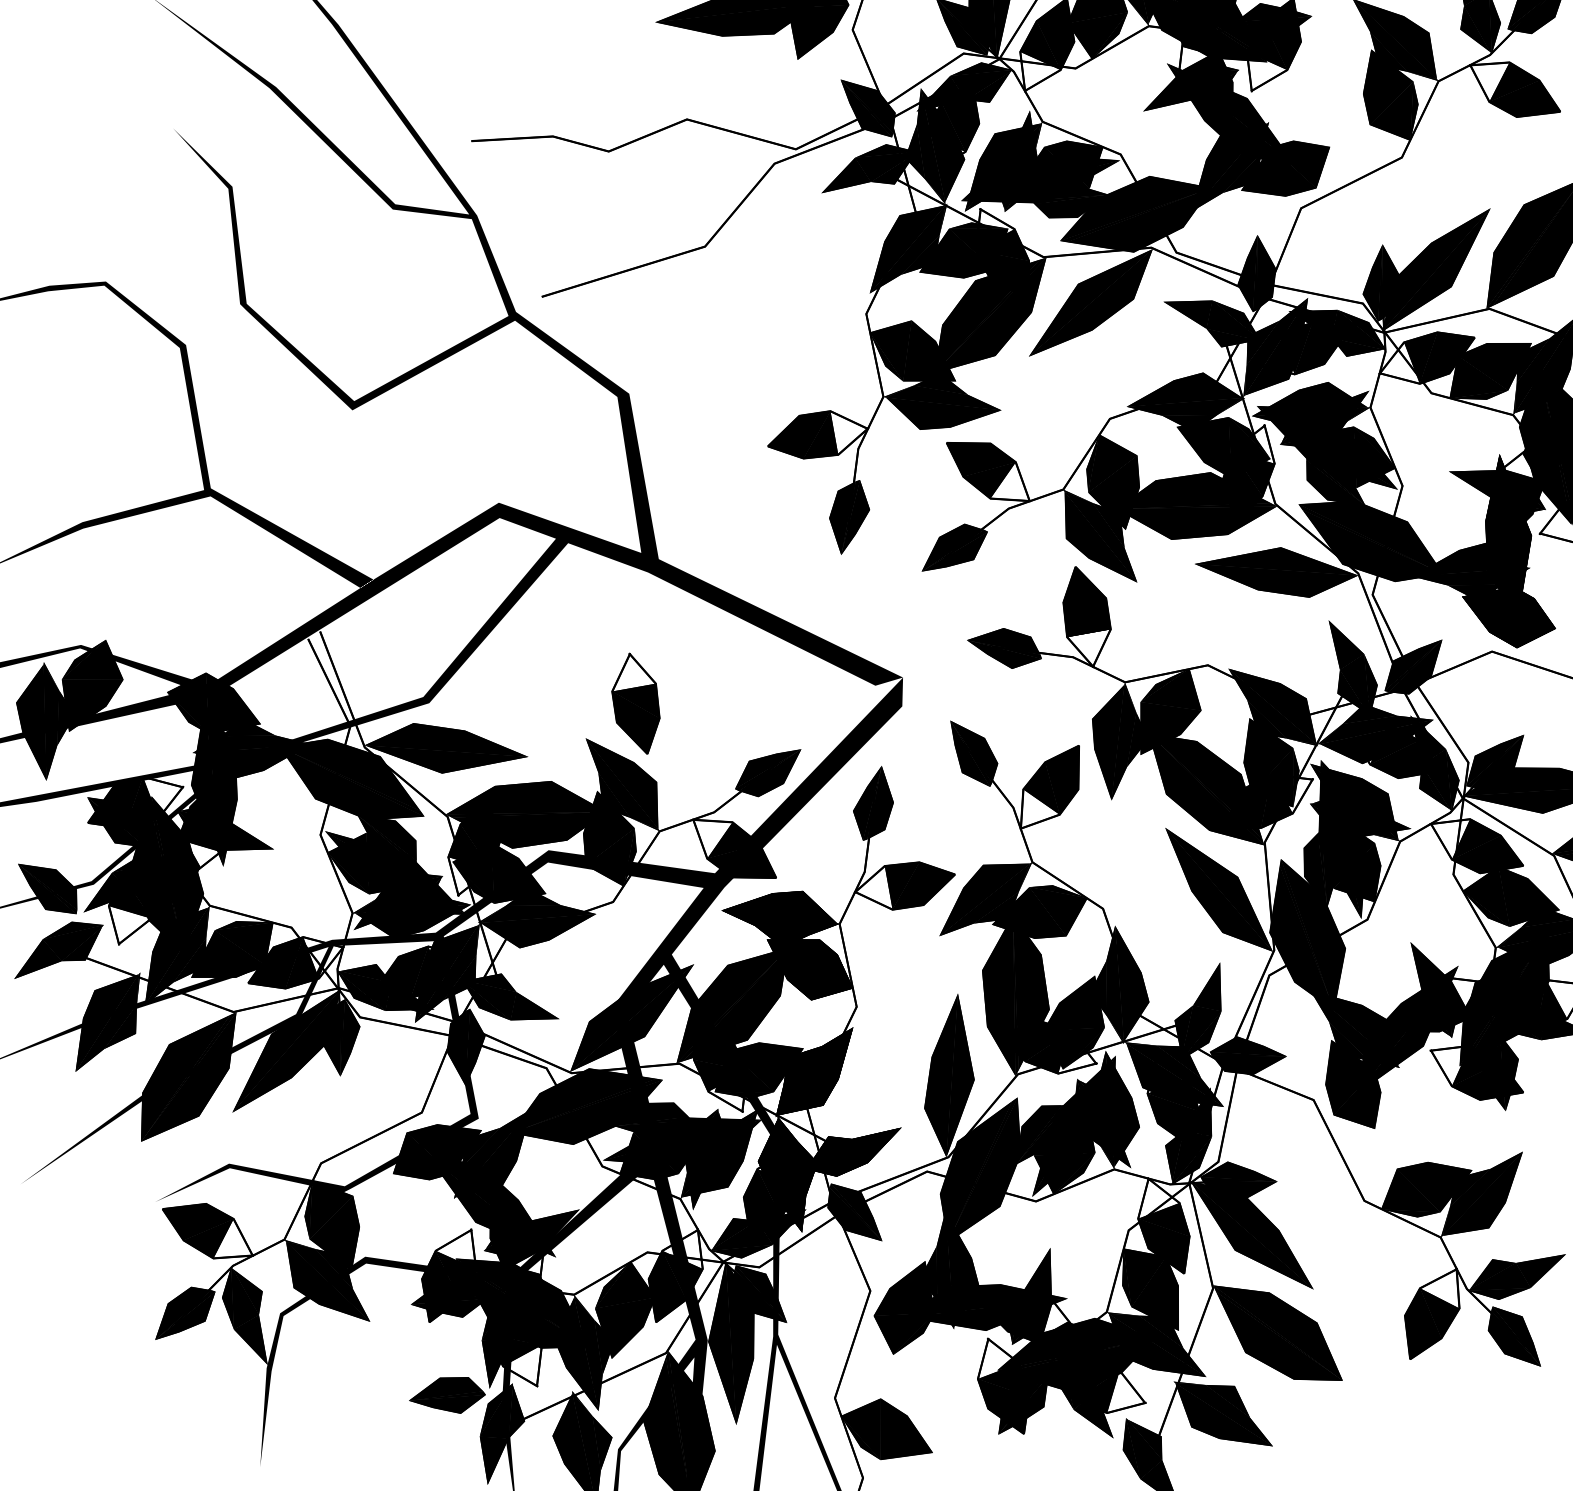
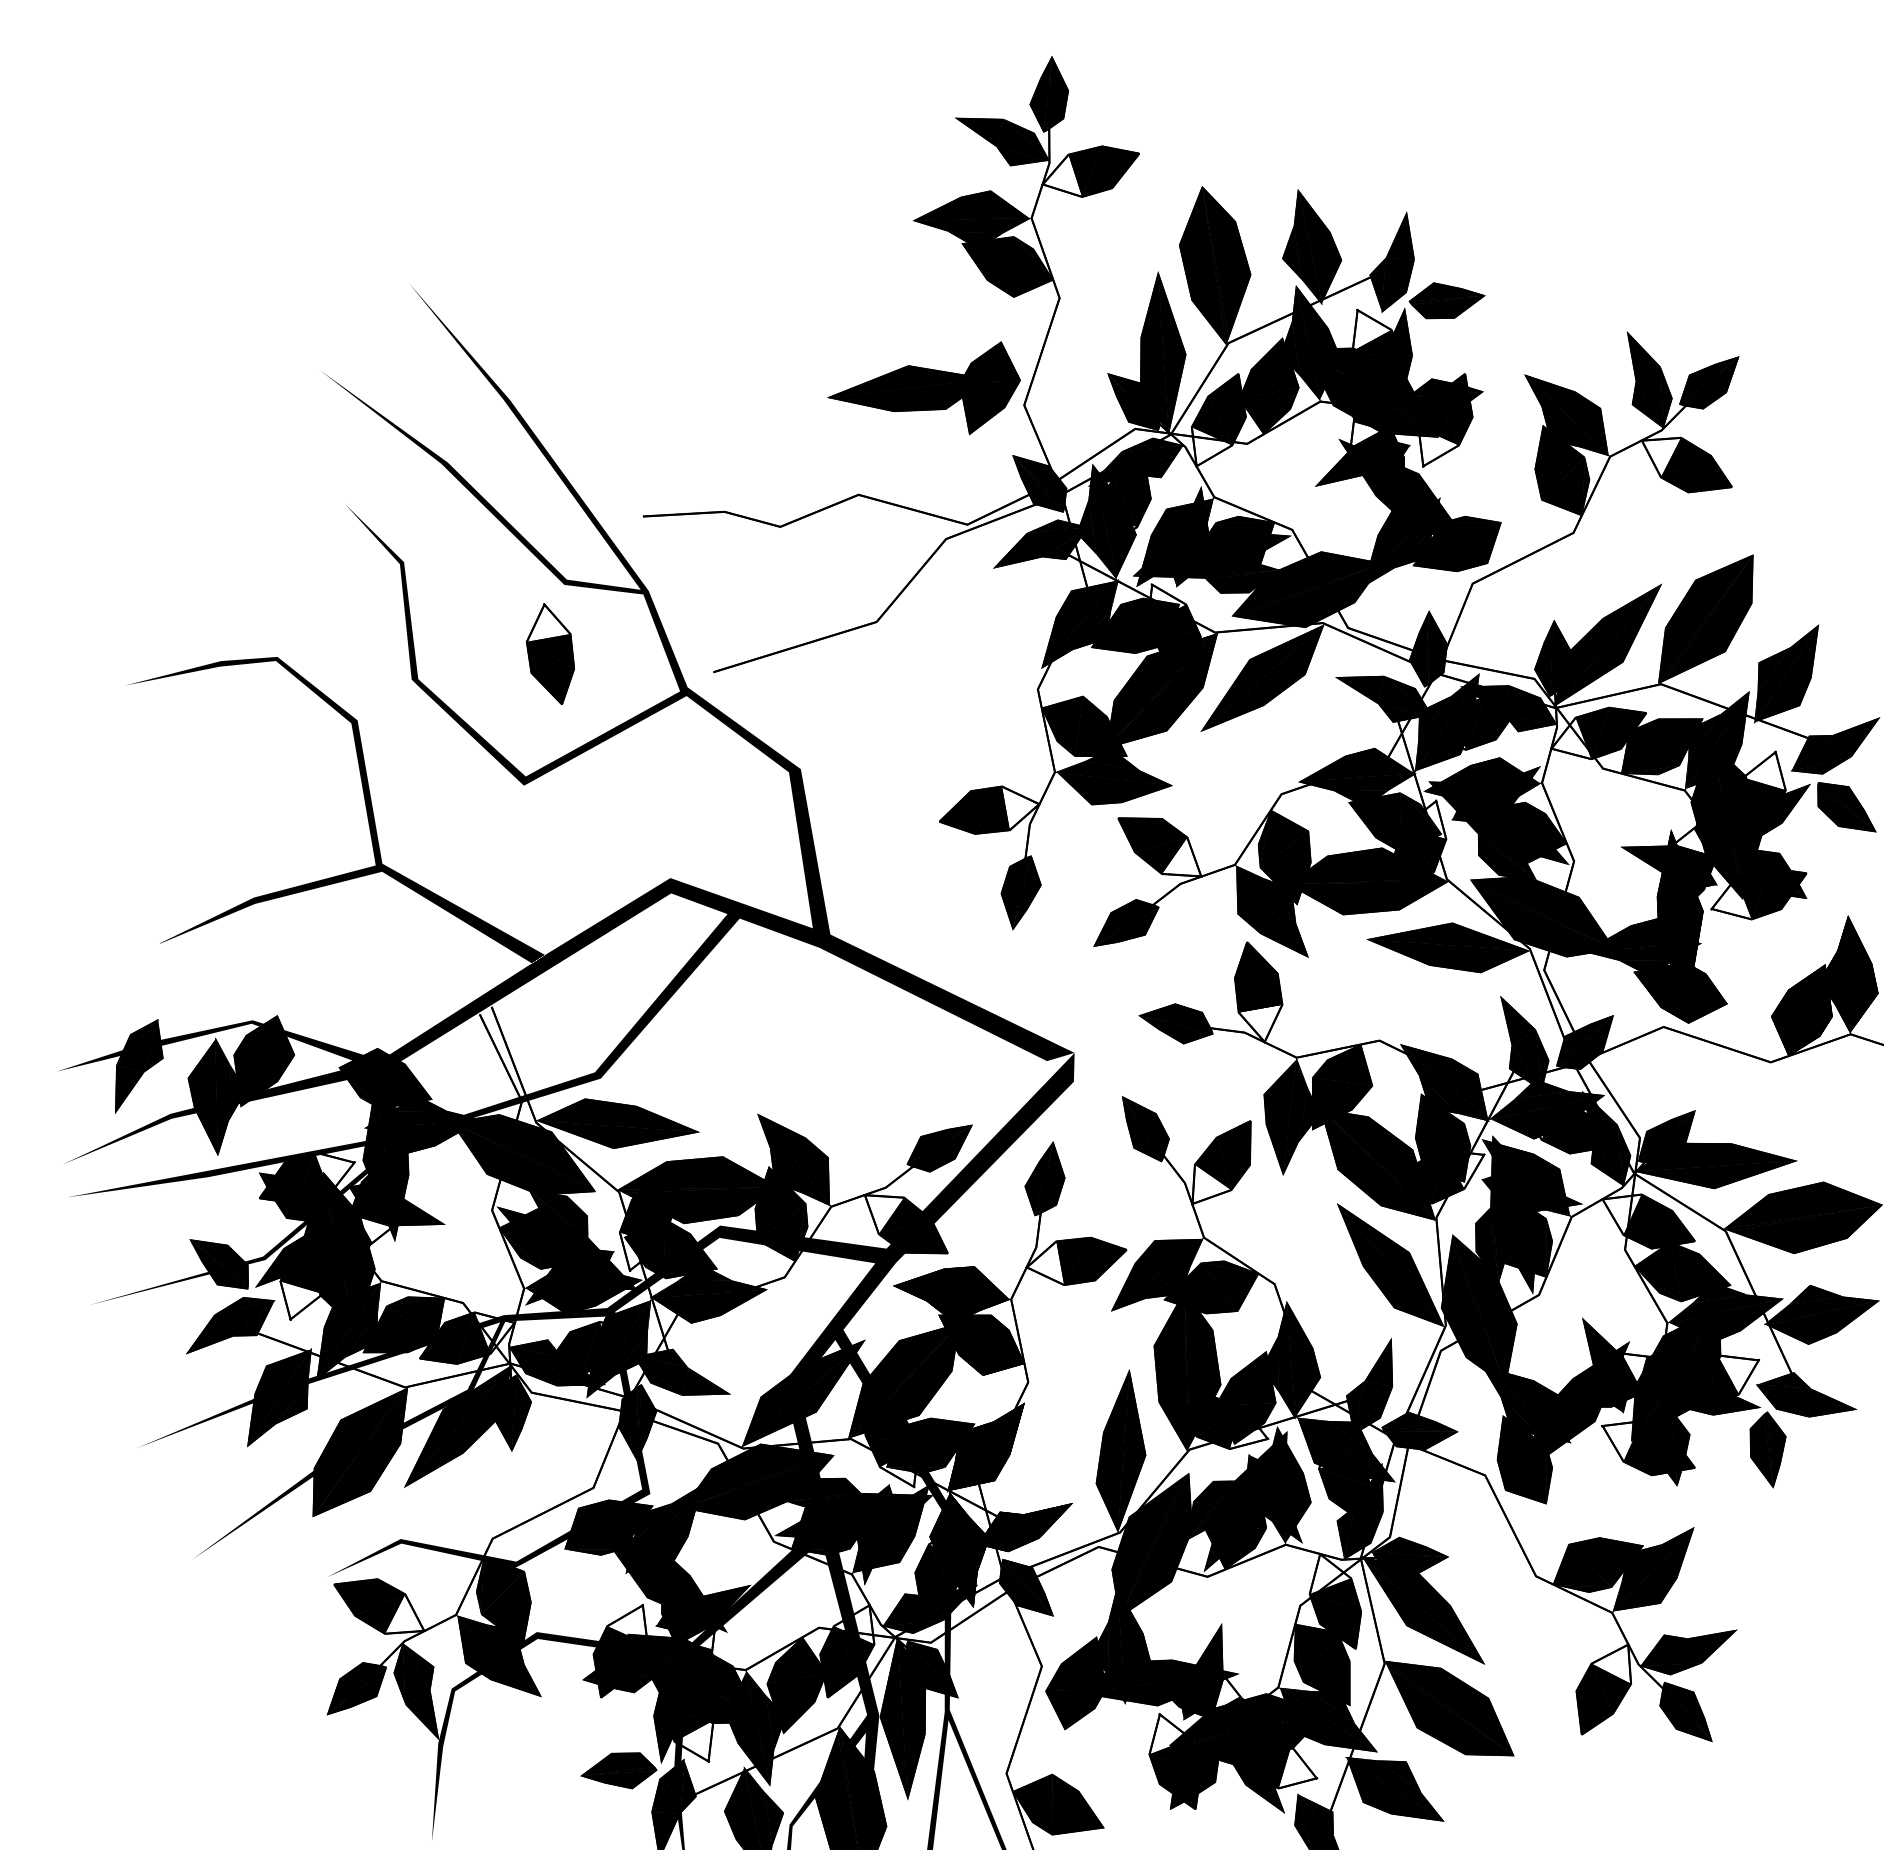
part: (635, 703) -> (550, 653), moved

